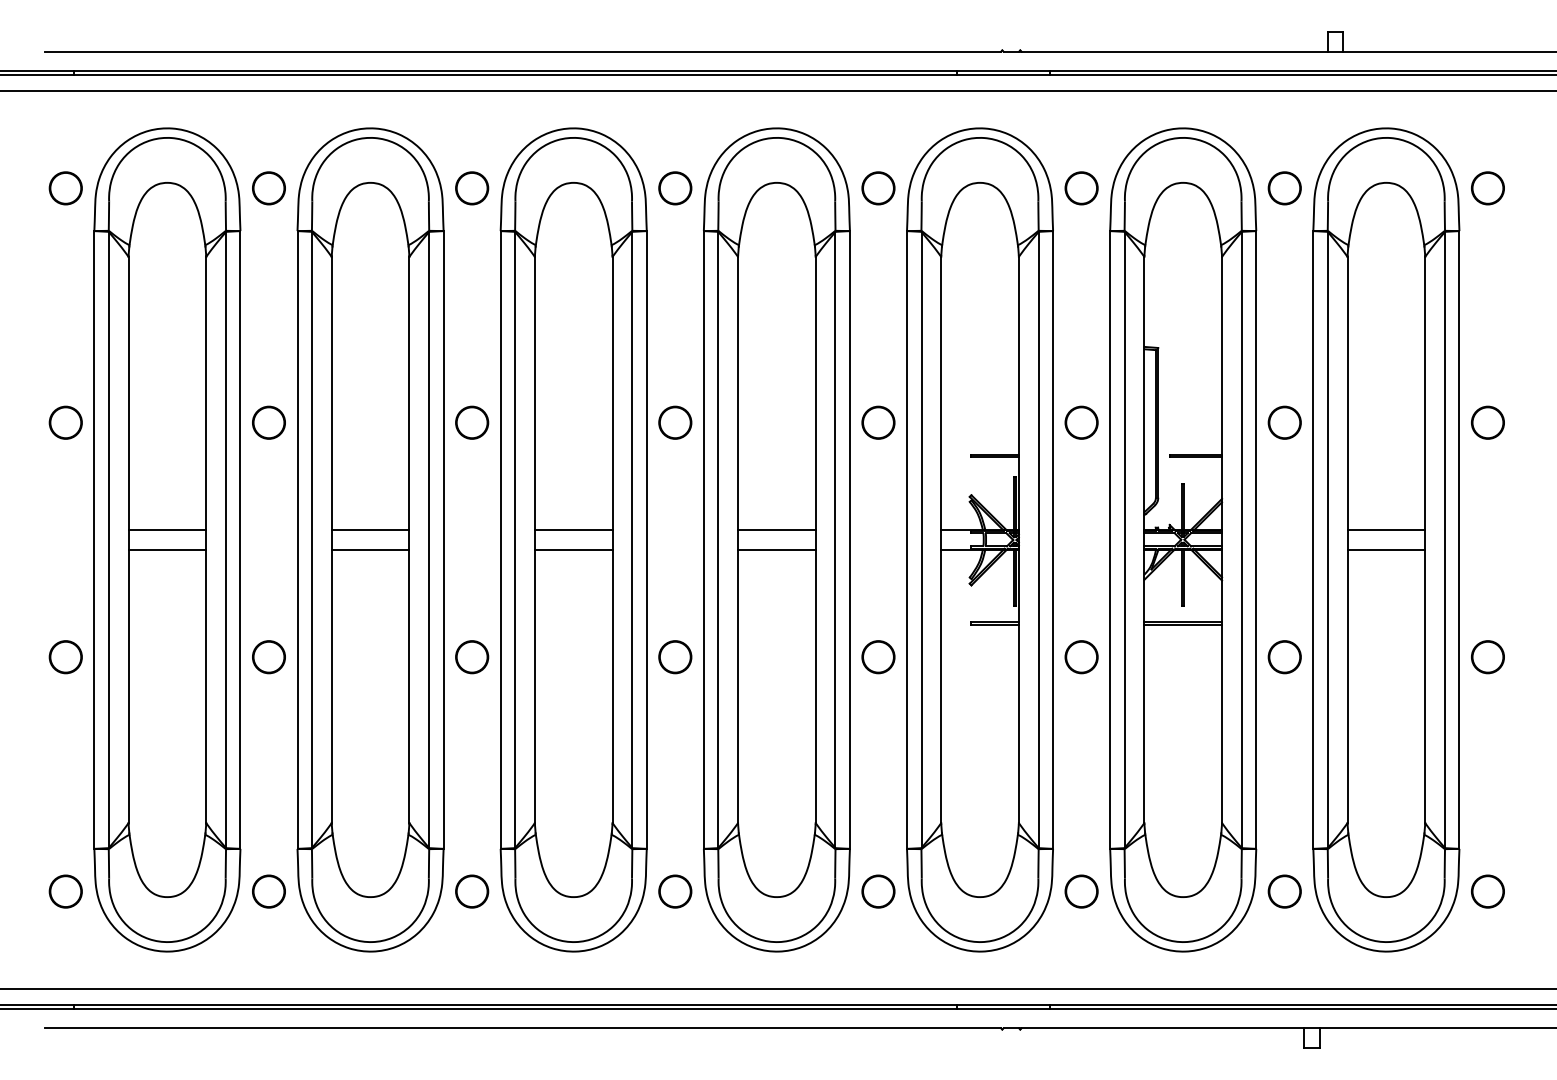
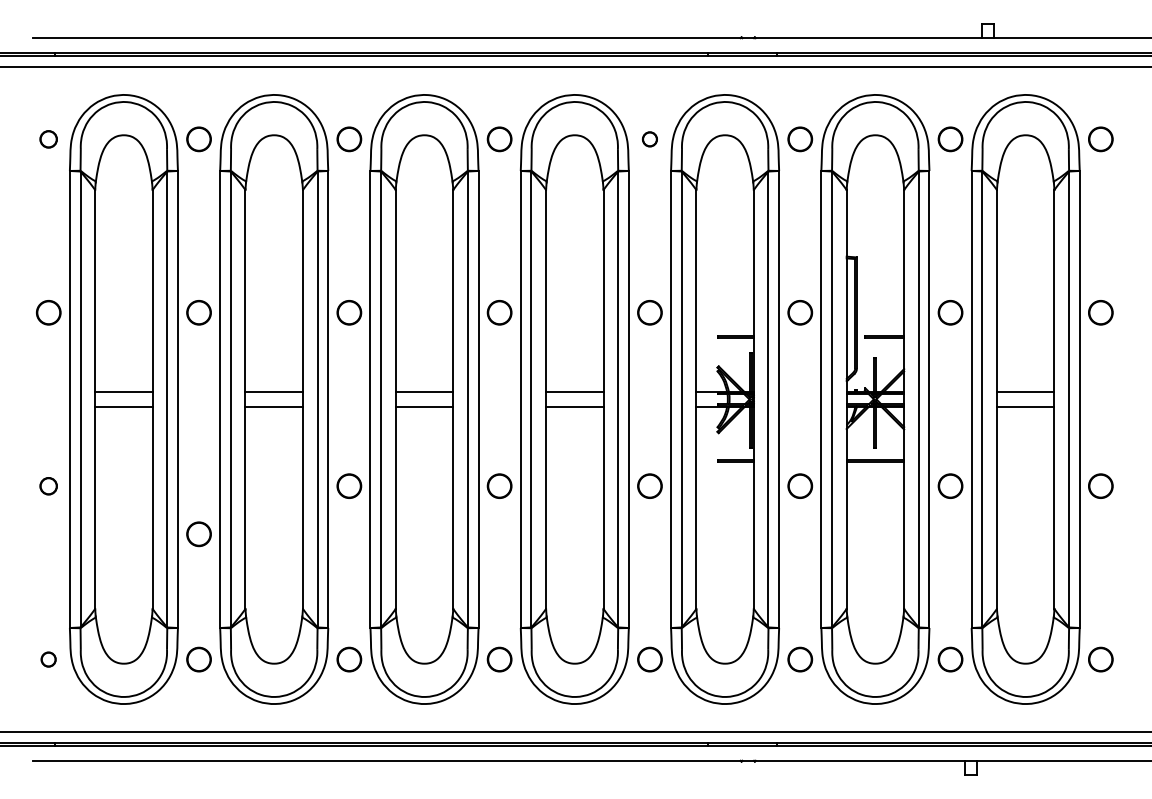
circle: (65, 188) -> (48, 139), size x0.7
circle: (878, 188) -> (649, 139), size x0.6
circle: (65, 657) -> (48, 486), size x0.7
circle: (268, 657) -> (198, 534), moved
circle: (65, 891) -> (48, 659), size x0.6

